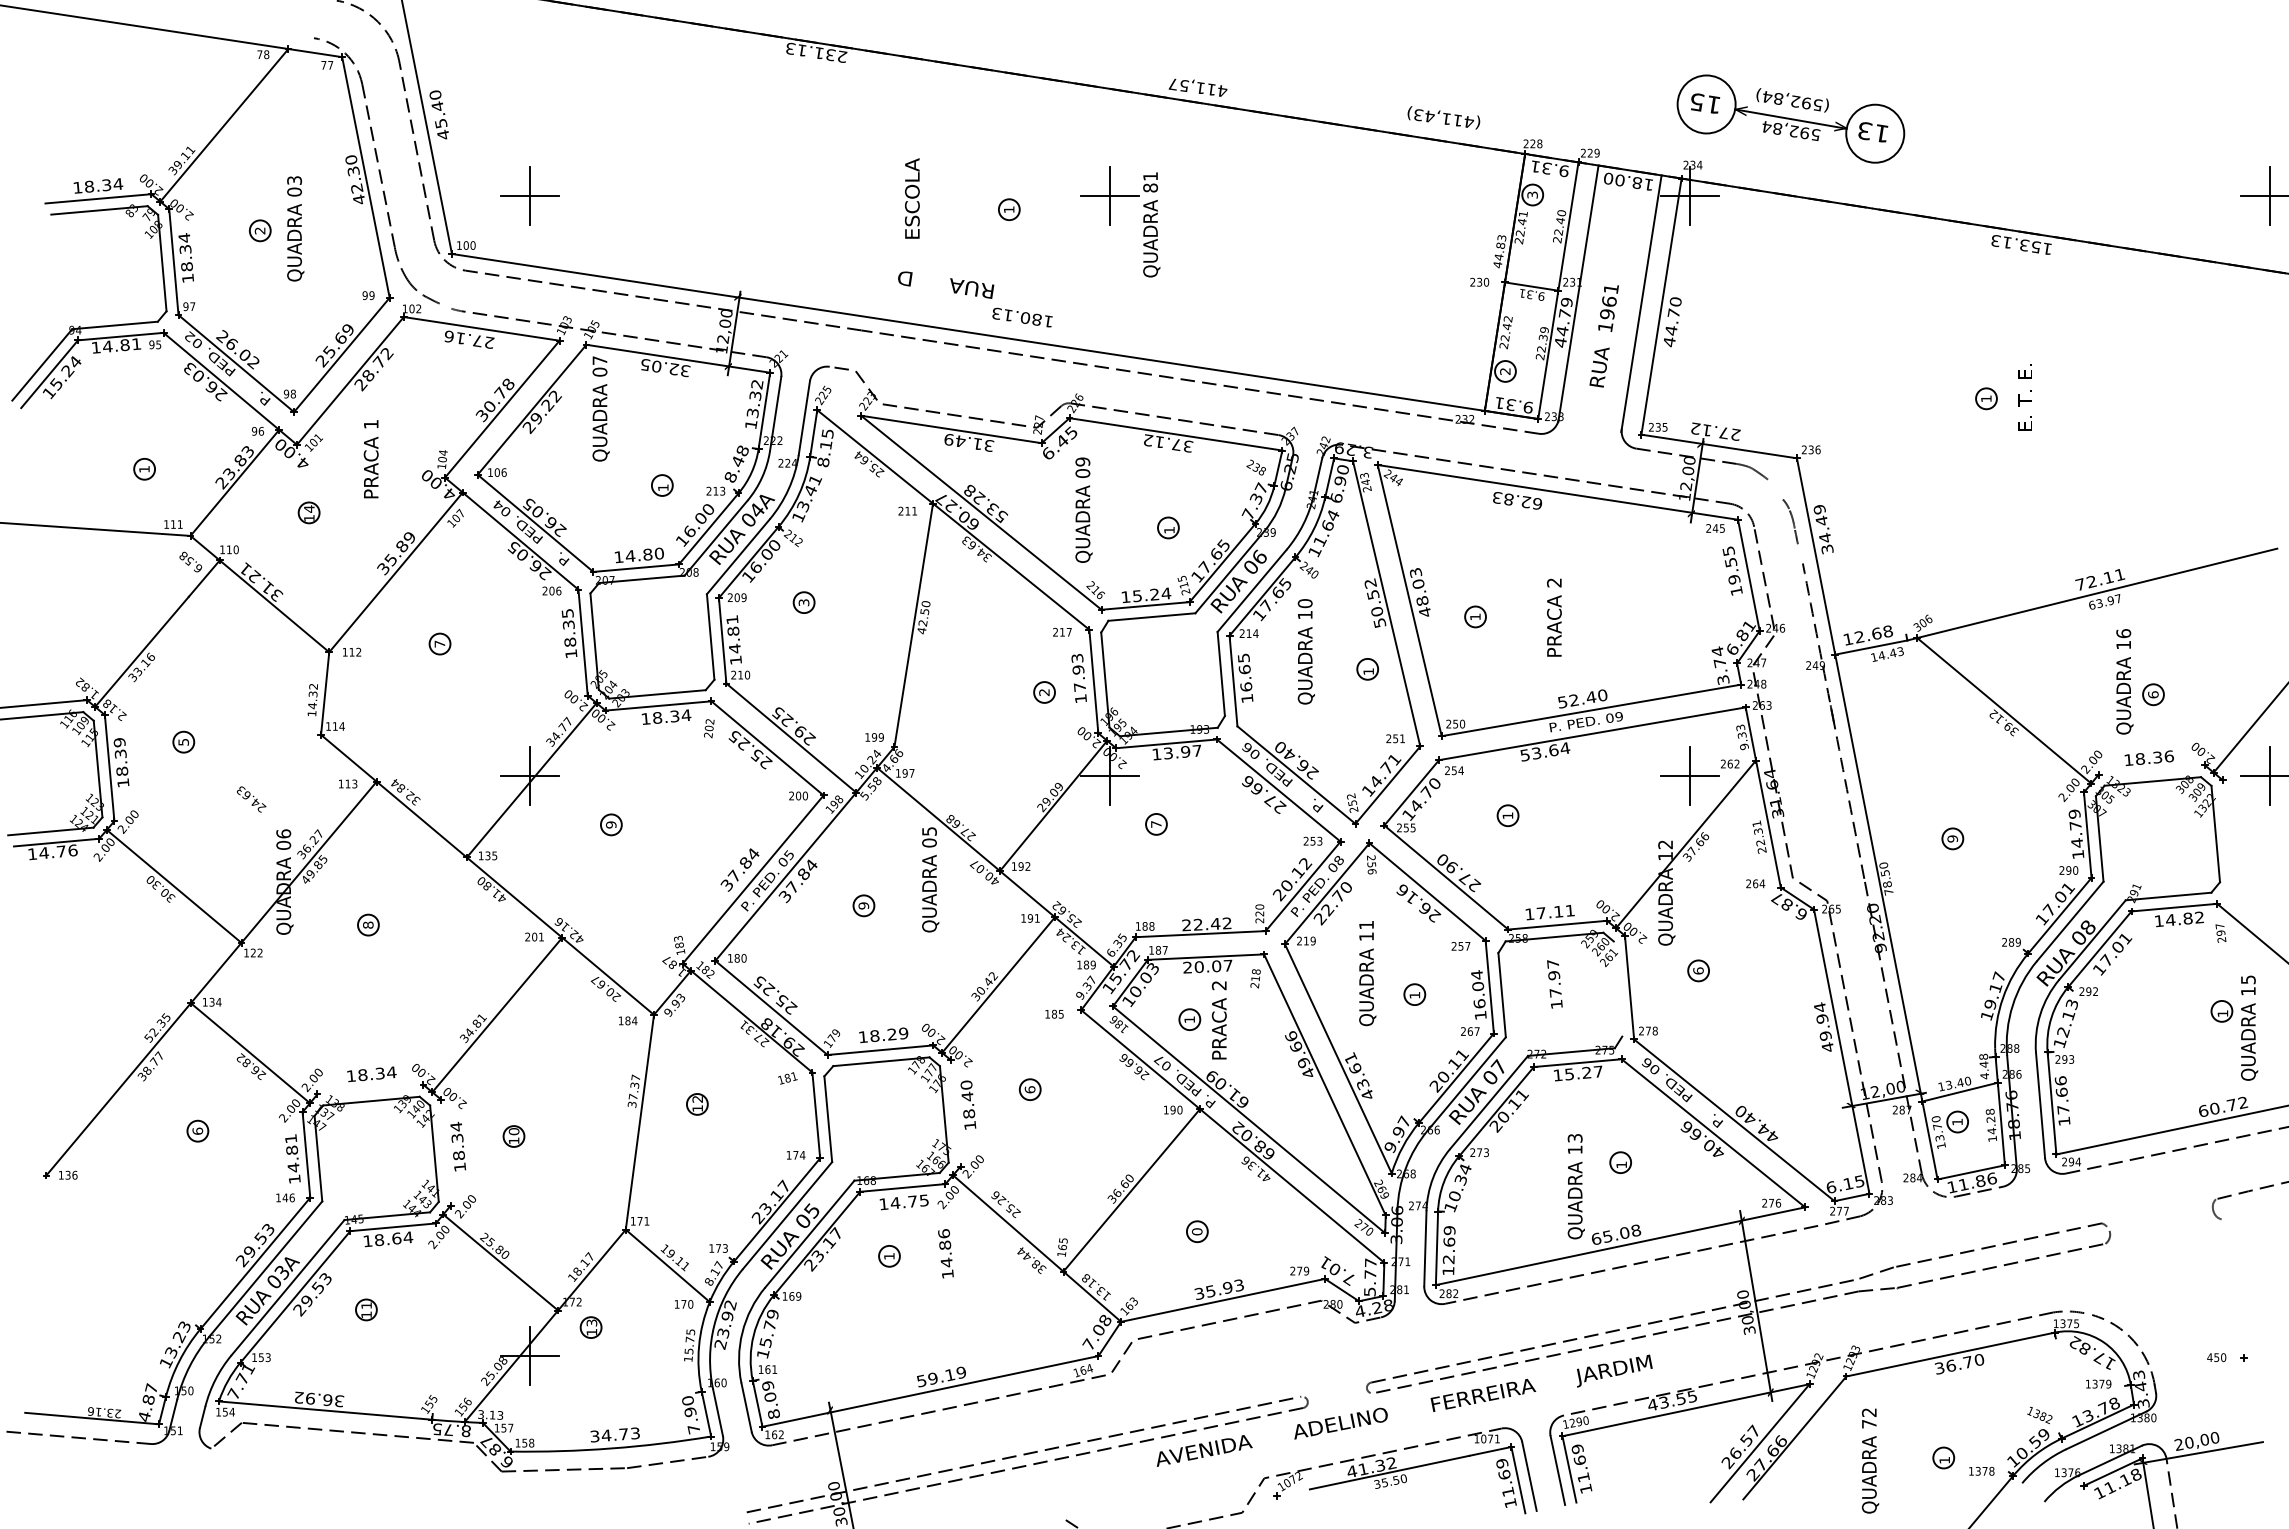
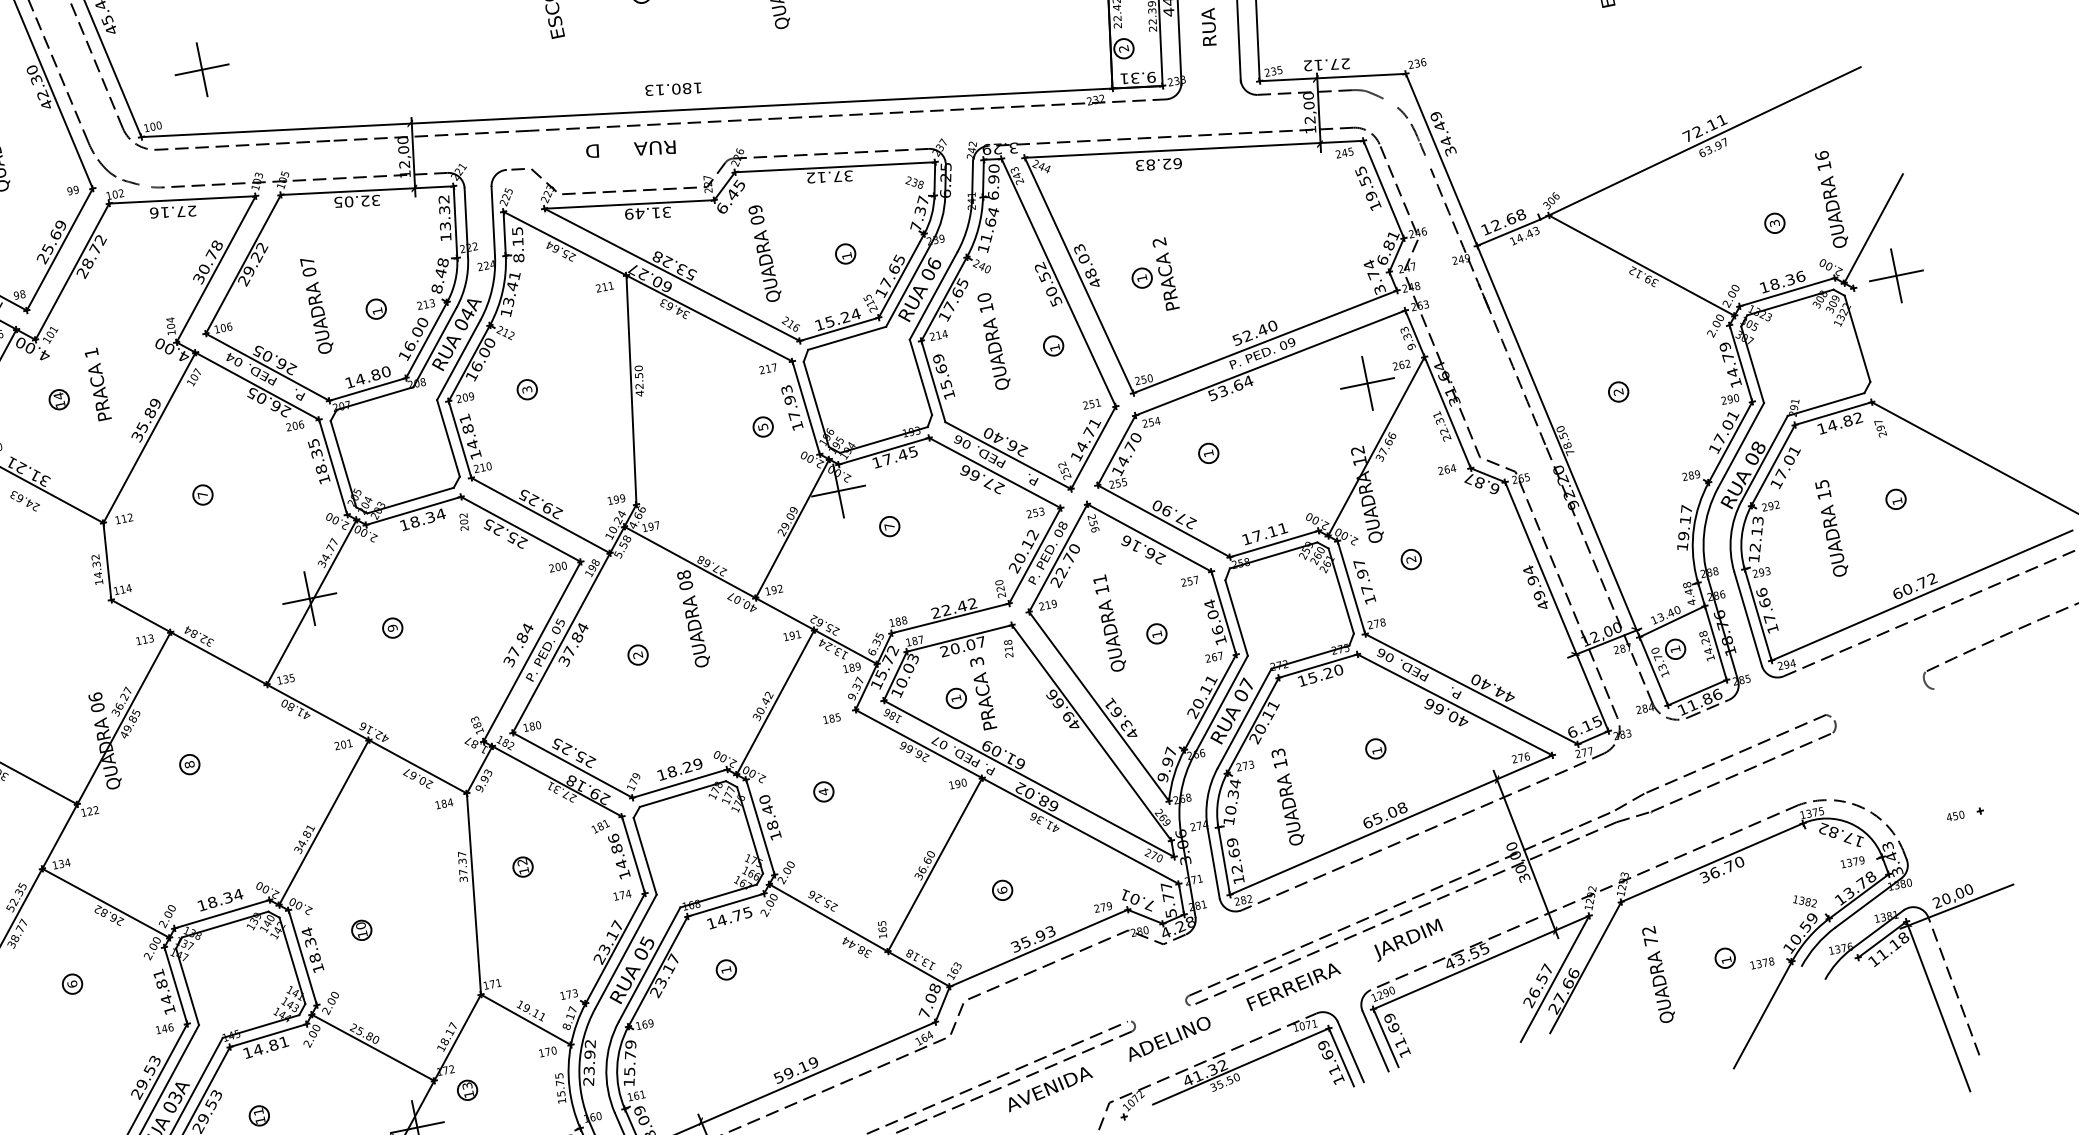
text: (946, 284) -> (631, 148), moved
text: (600, 408) -> (316, 305), moved
text: (370, 459) -> (97, 384), moved
part: (1790, 519) -> (1411, 130), size x1.43
text: (1554, 617) -> (1165, 273), moved
text: (1244, 672) -> (941, 371), 16.65 -> 15.69
text: (2124, 681) -> (1831, 199), moved
text: (1044, 692) -> (763, 427), 2 -> 5
text: (2153, 694) -> (1774, 223), 6 -> 3
text: (1182, 751) -> (899, 455), 13.97 -> 17.45
line: (2151, 769) -> (1786, 291), added
text: (251, 799) -> (25, 501), moved
text: (929, 831) -> (684, 575), 05 -> 08
text: (1952, 838) -> (1618, 391), 9 -> 2
text: (863, 905) -> (637, 654), 9 -> 2
text: (1698, 970) -> (1411, 559), 6 -> 2
text: (1554, 984) -> (1364, 582), moved
text: (1219, 985) -> (977, 661), 2 -> 3
line: (1617, 988) -> (1340, 590), added
text: (2249, 1027) -> (1832, 527), moved
text: (1598, 1071) -> (1338, 669), 15.27 -> 15.20
line: (370, 1089) -> (222, 914), added
text: (1029, 1089) -> (823, 791), 6 -> 4
line: (955, 1113) -> (760, 827), added
line: (445, 1152) -> (302, 957), added
text: (1575, 1186) -> (1287, 797), moved
text: (1197, 1231) -> (1002, 890), 0 -> 6
text: (393, 1238) -> (270, 1045), 18.64 -> 14.81
text: (945, 1253) -> (618, 856), moved

